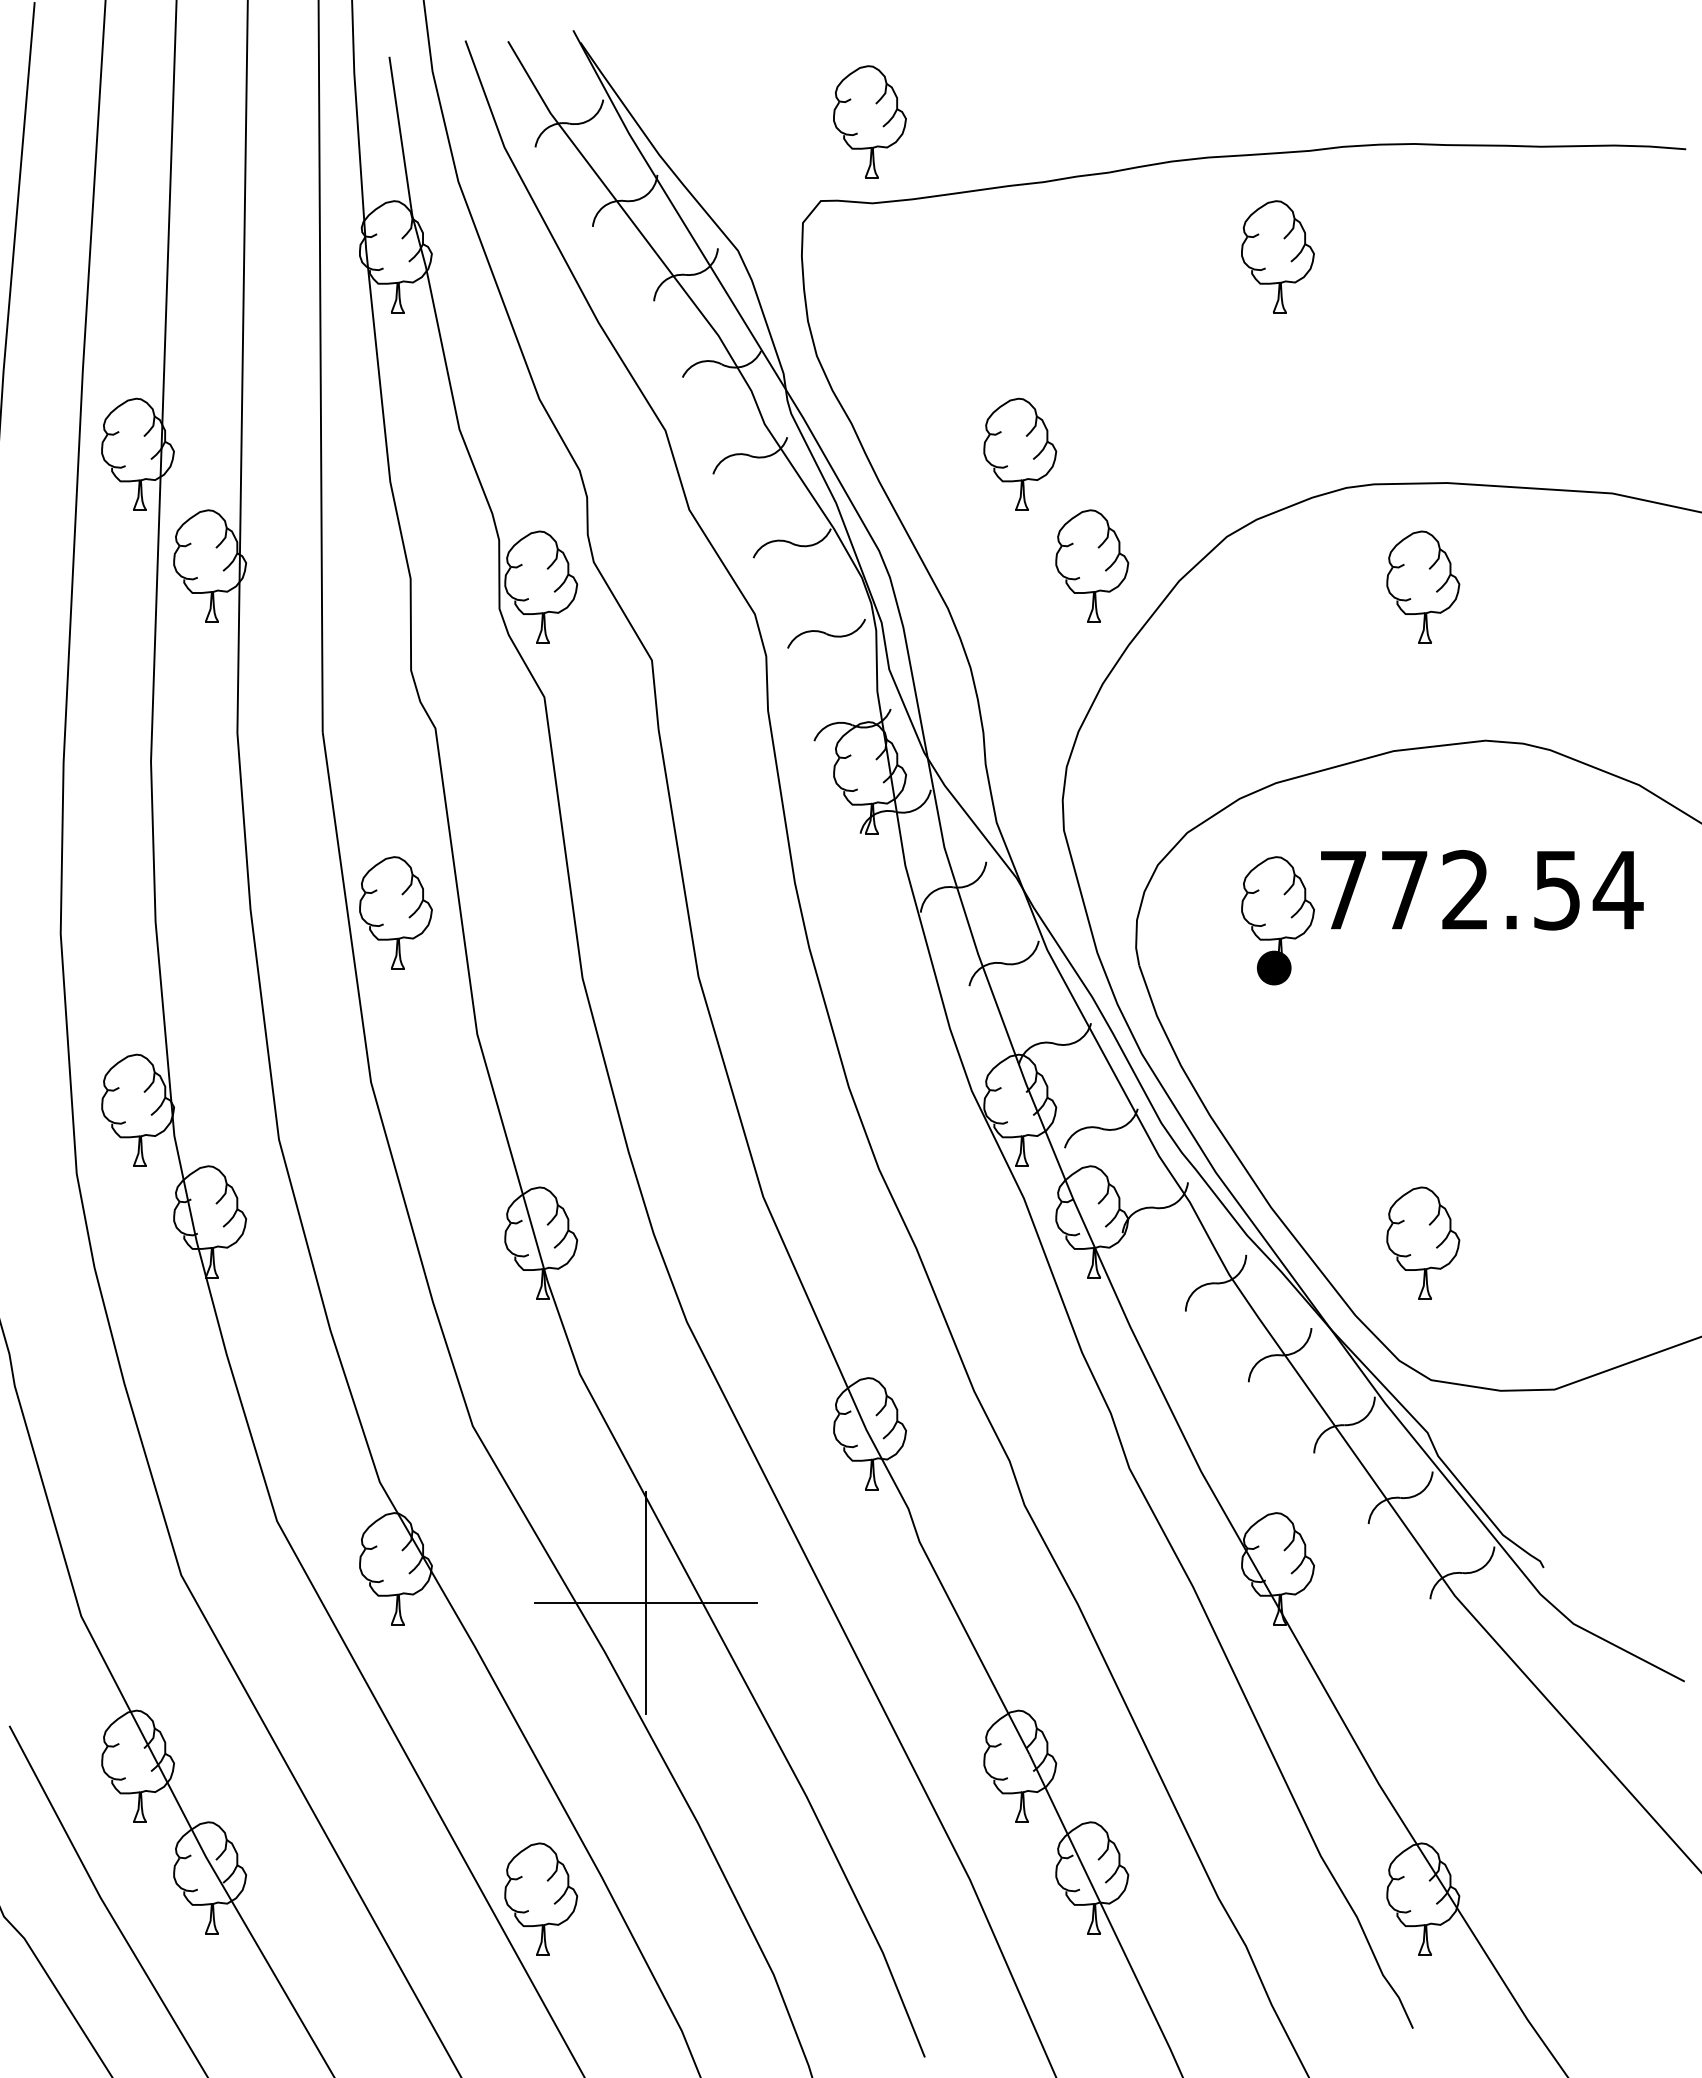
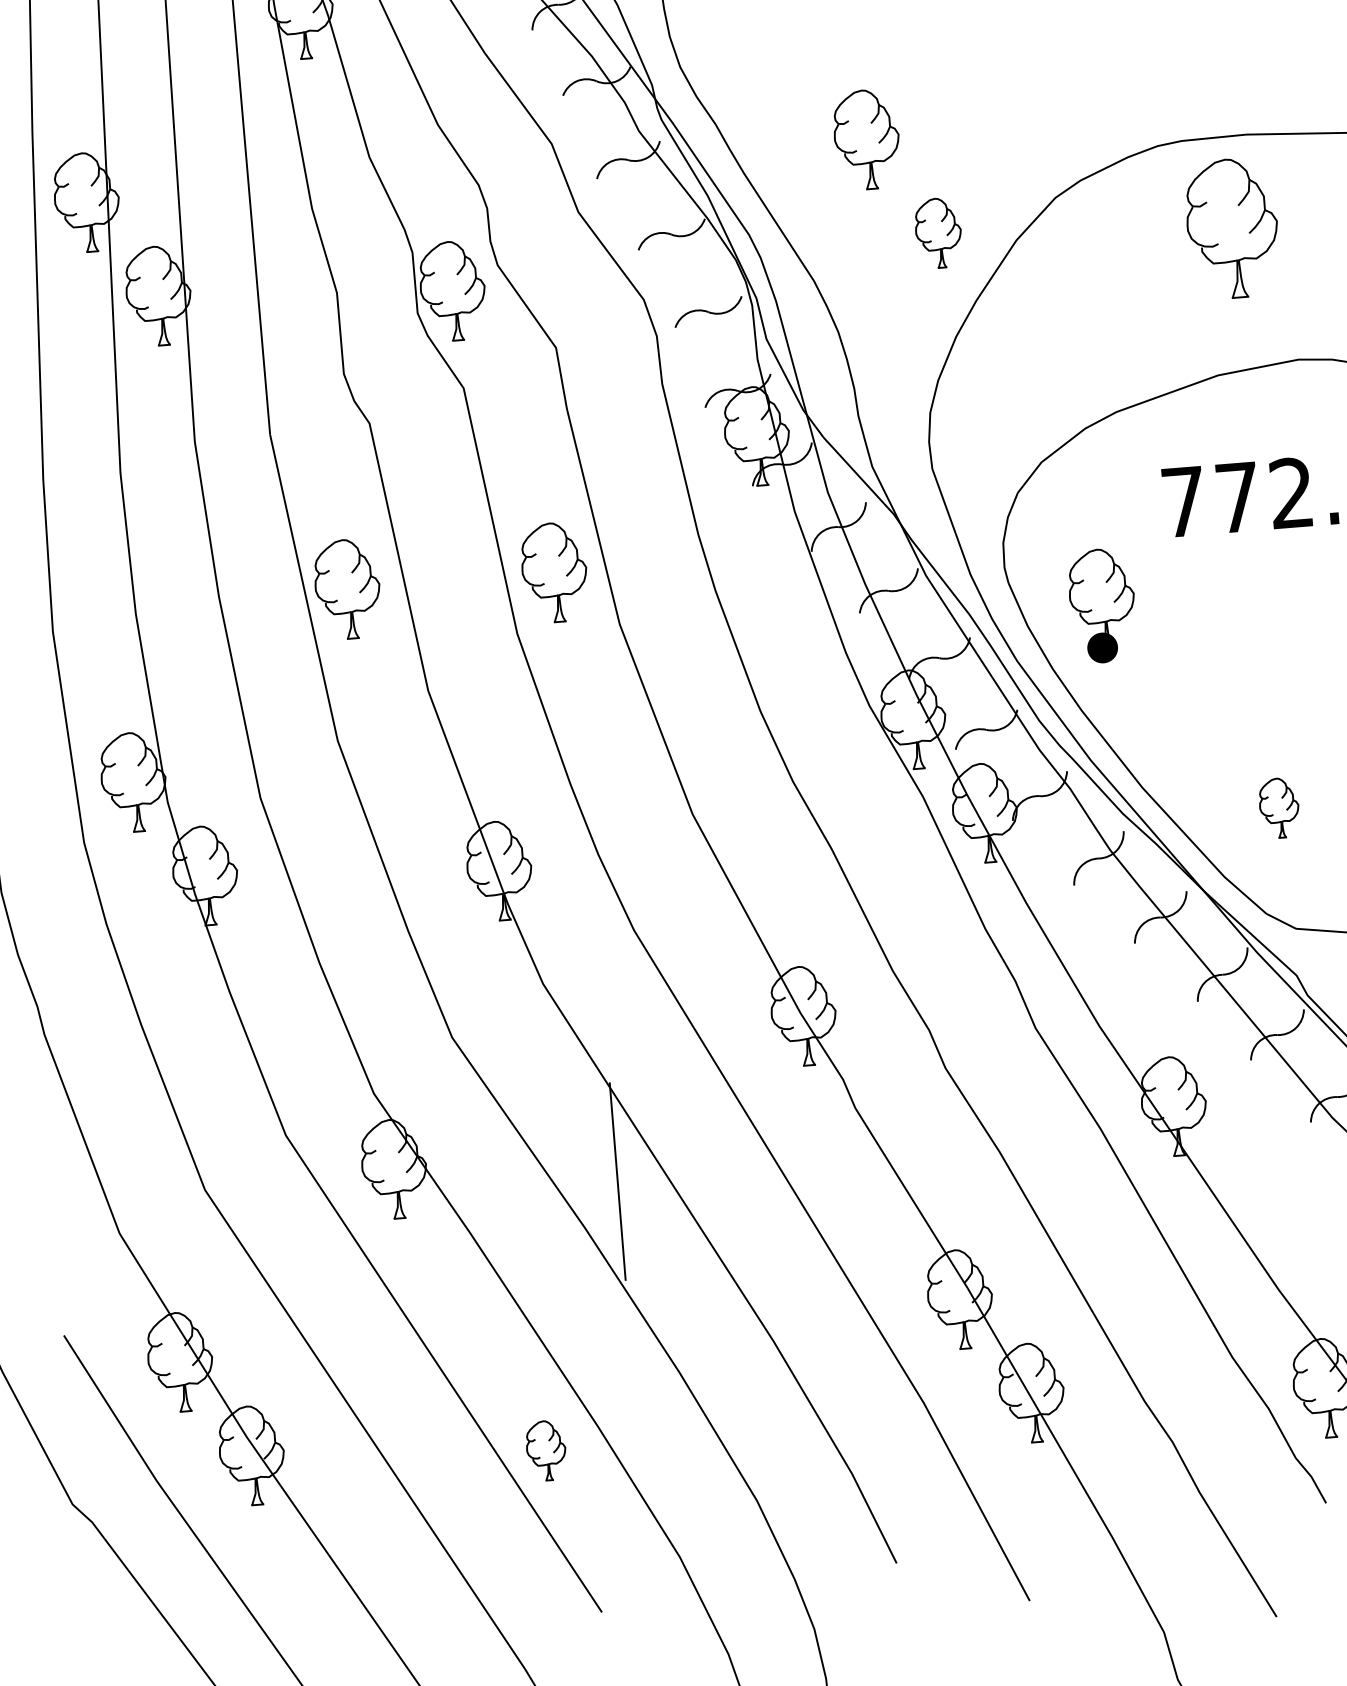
part: (1092, 565) -> (938, 232), size x0.7
part: (1423, 586) -> (1232, 227), size x1.4
part: (629, 912) -> (554, 572), added
part: (1277, 920) -> (1102, 605), moved
part: (1423, 1242) -> (1279, 807), size x0.6
line: (645, 1603) -> (617, 1182), removed
part: (541, 1898) -> (546, 1450), size x0.6

